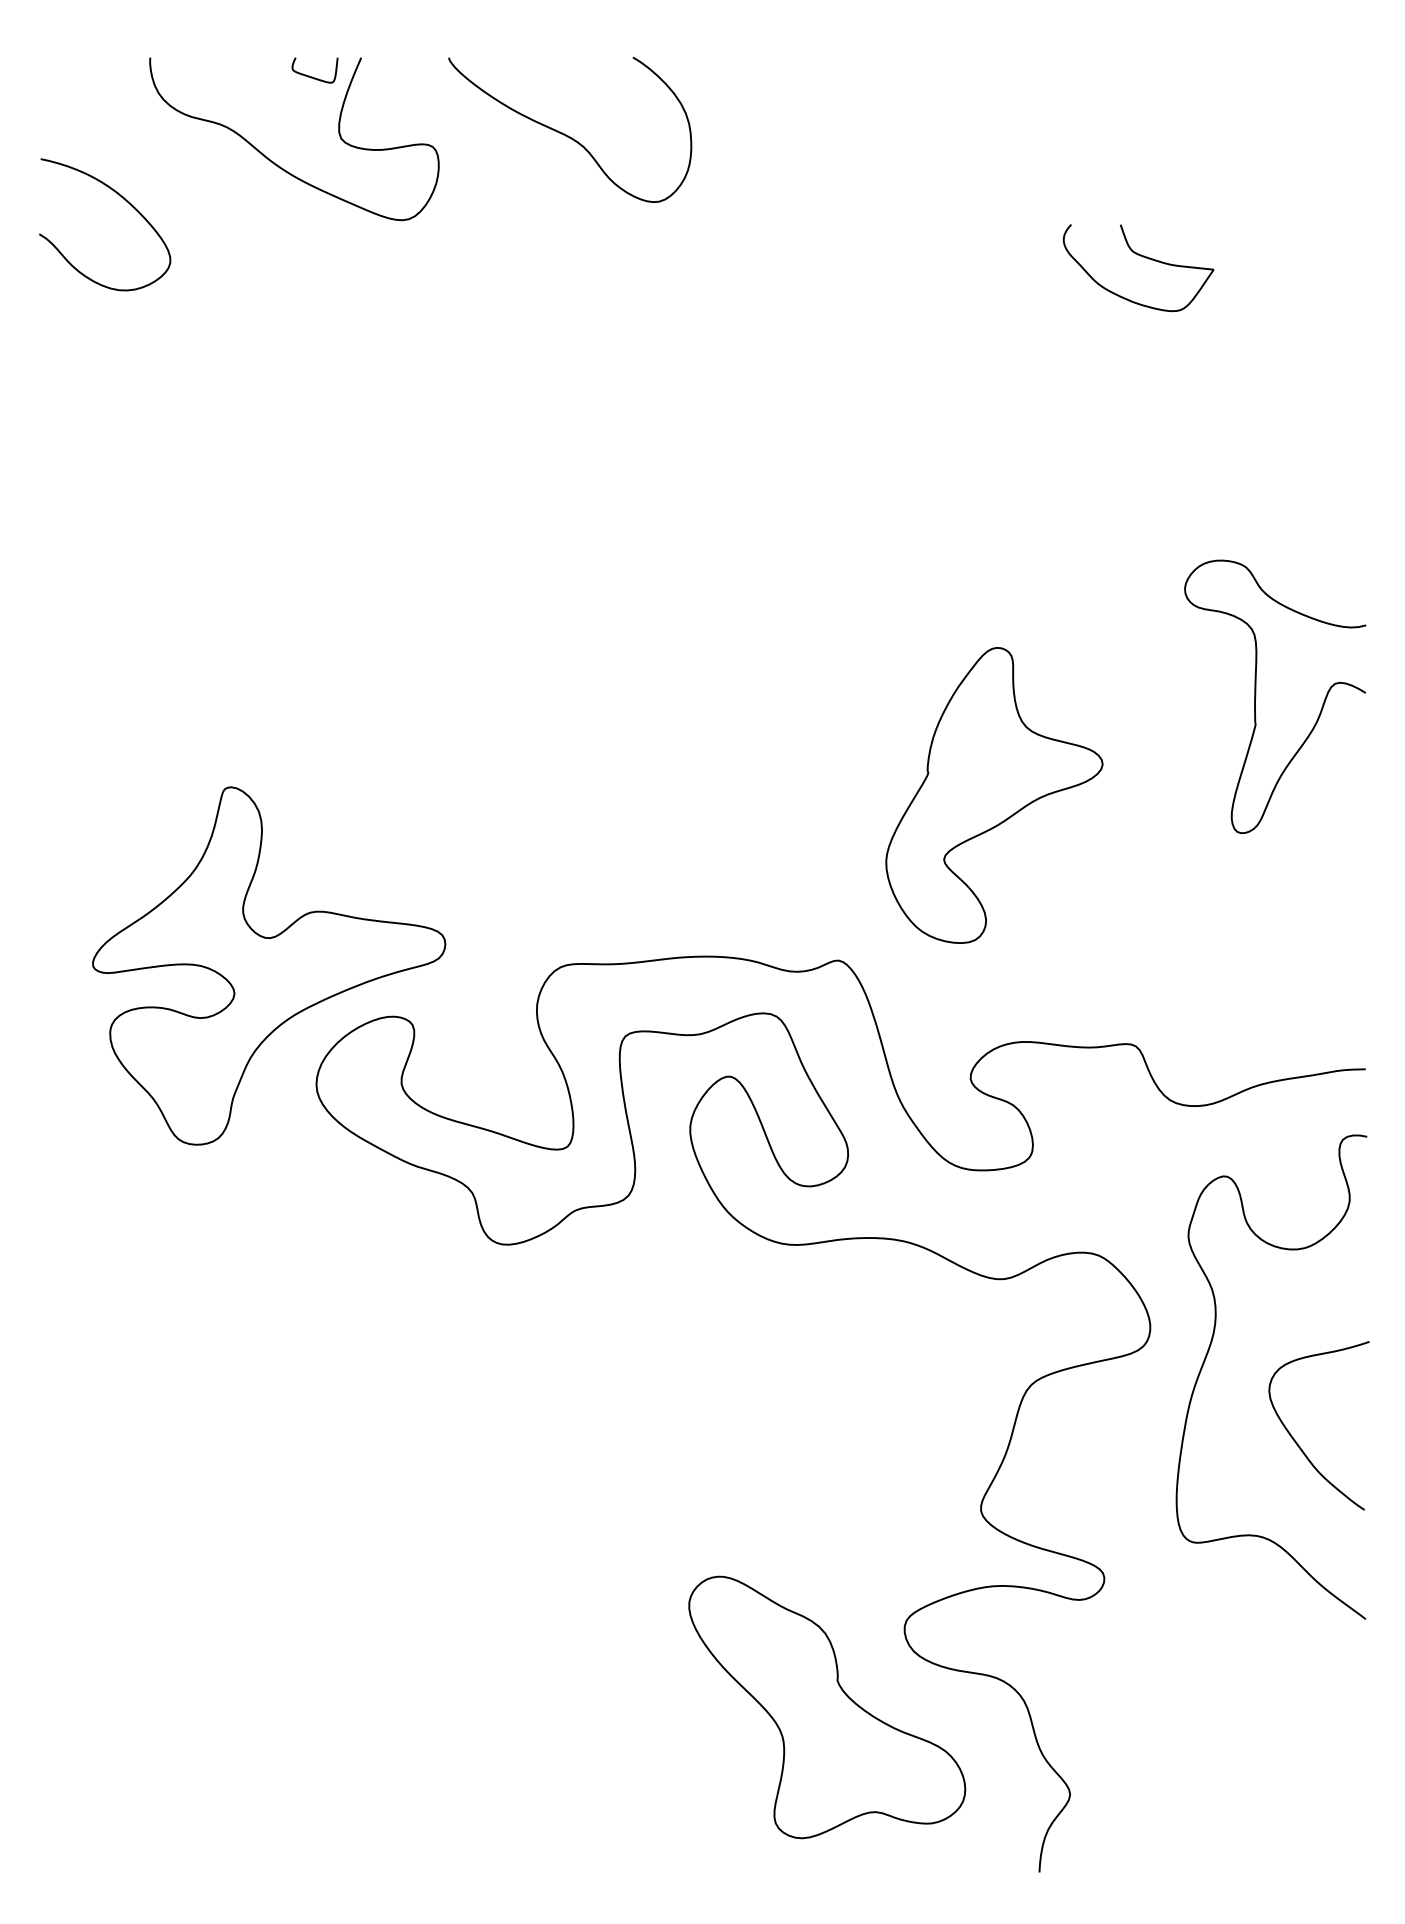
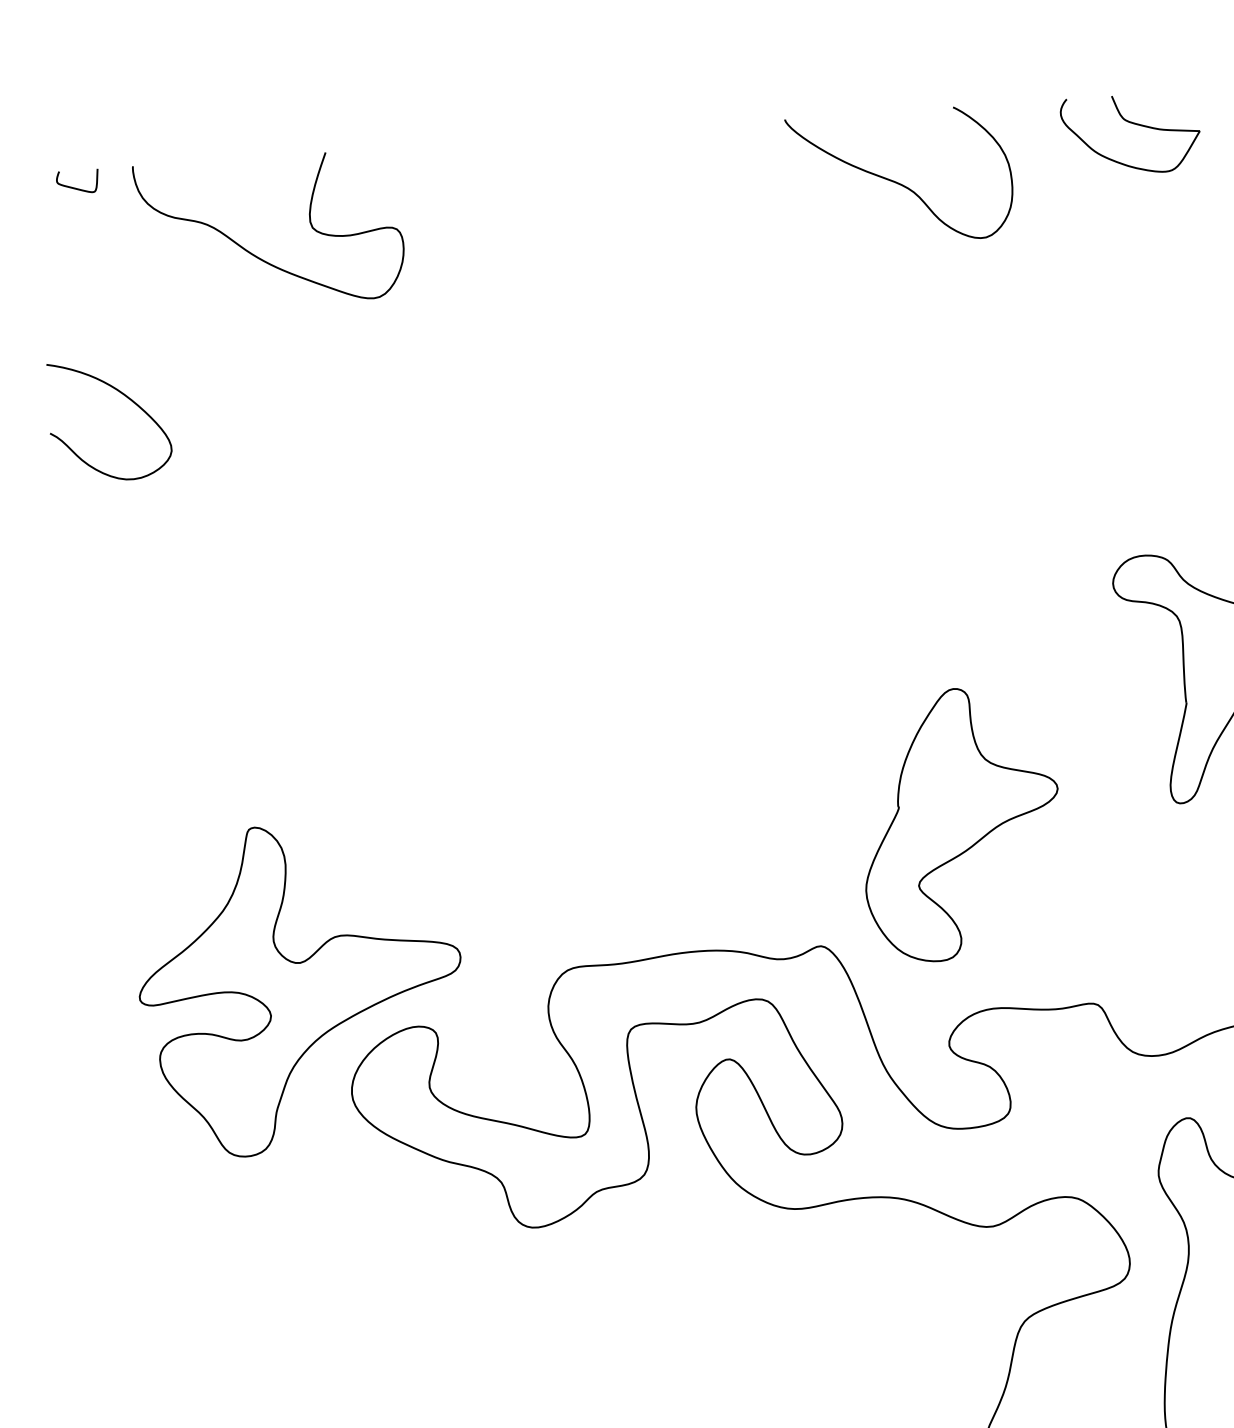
curve: (312, 76) -> (75, 187), moved
curve: (568, 135) -> (899, 182), moved
curve: (124, 200) -> (125, 397), moved
part: (1143, 257) -> (1134, 124), moved
part: (994, 795) -> (960, 824), moved

